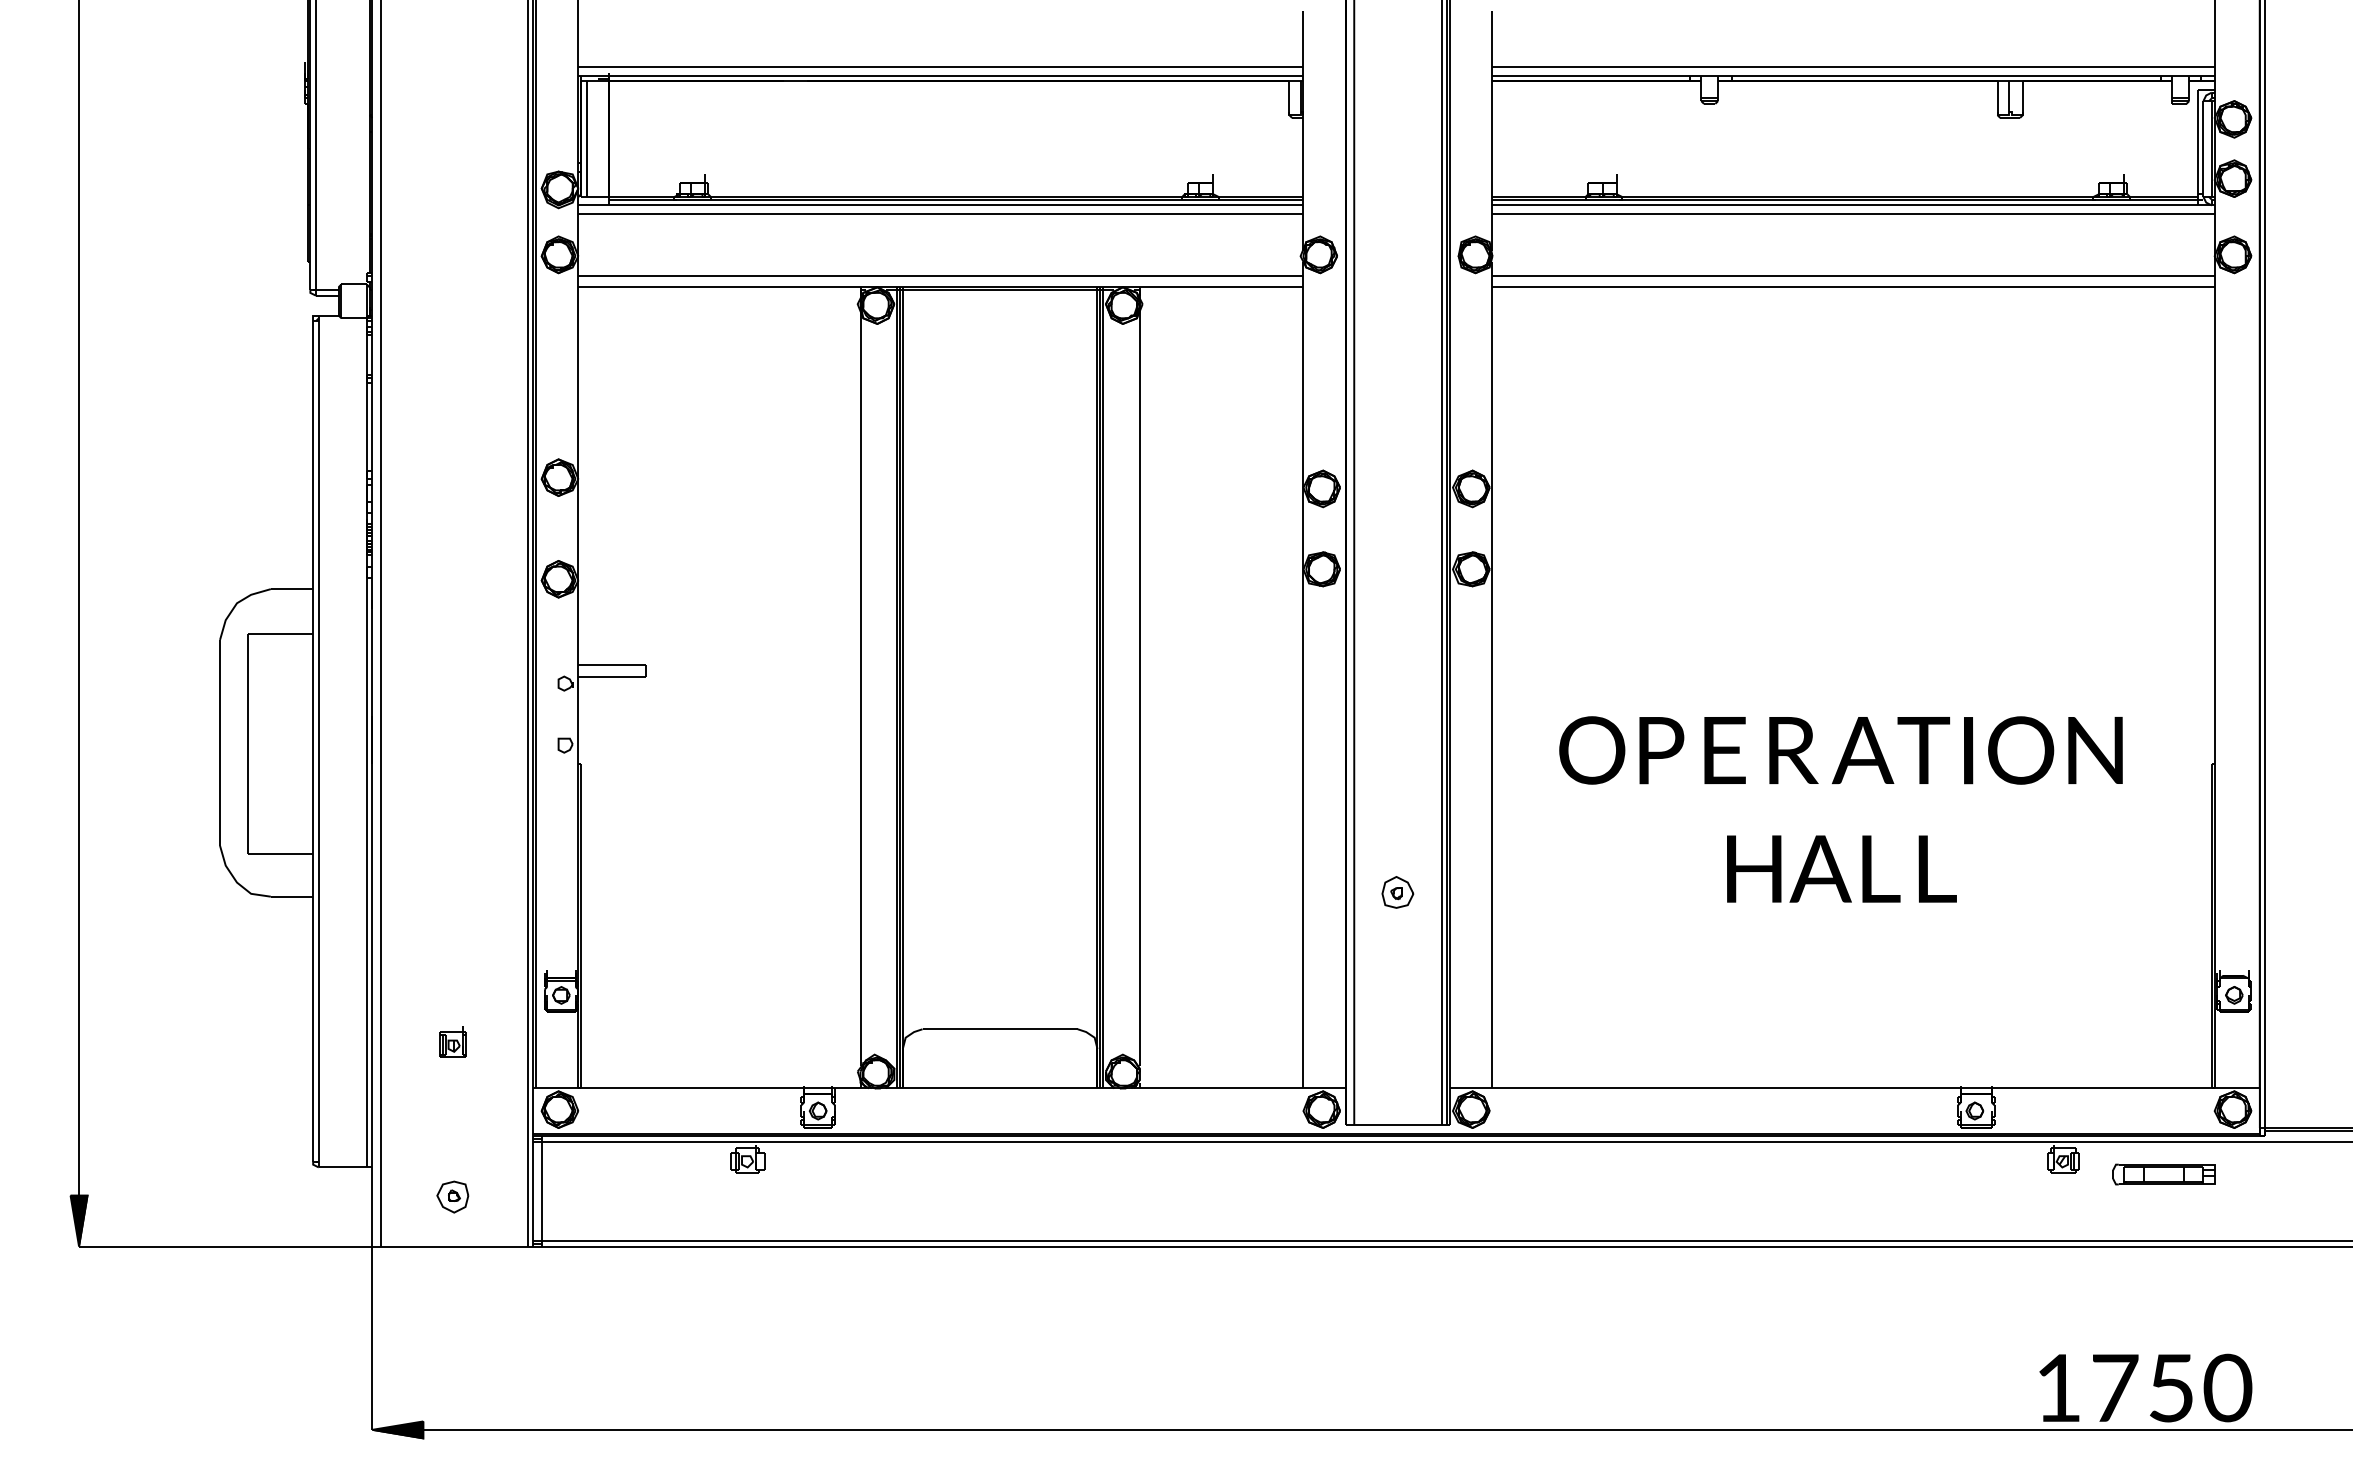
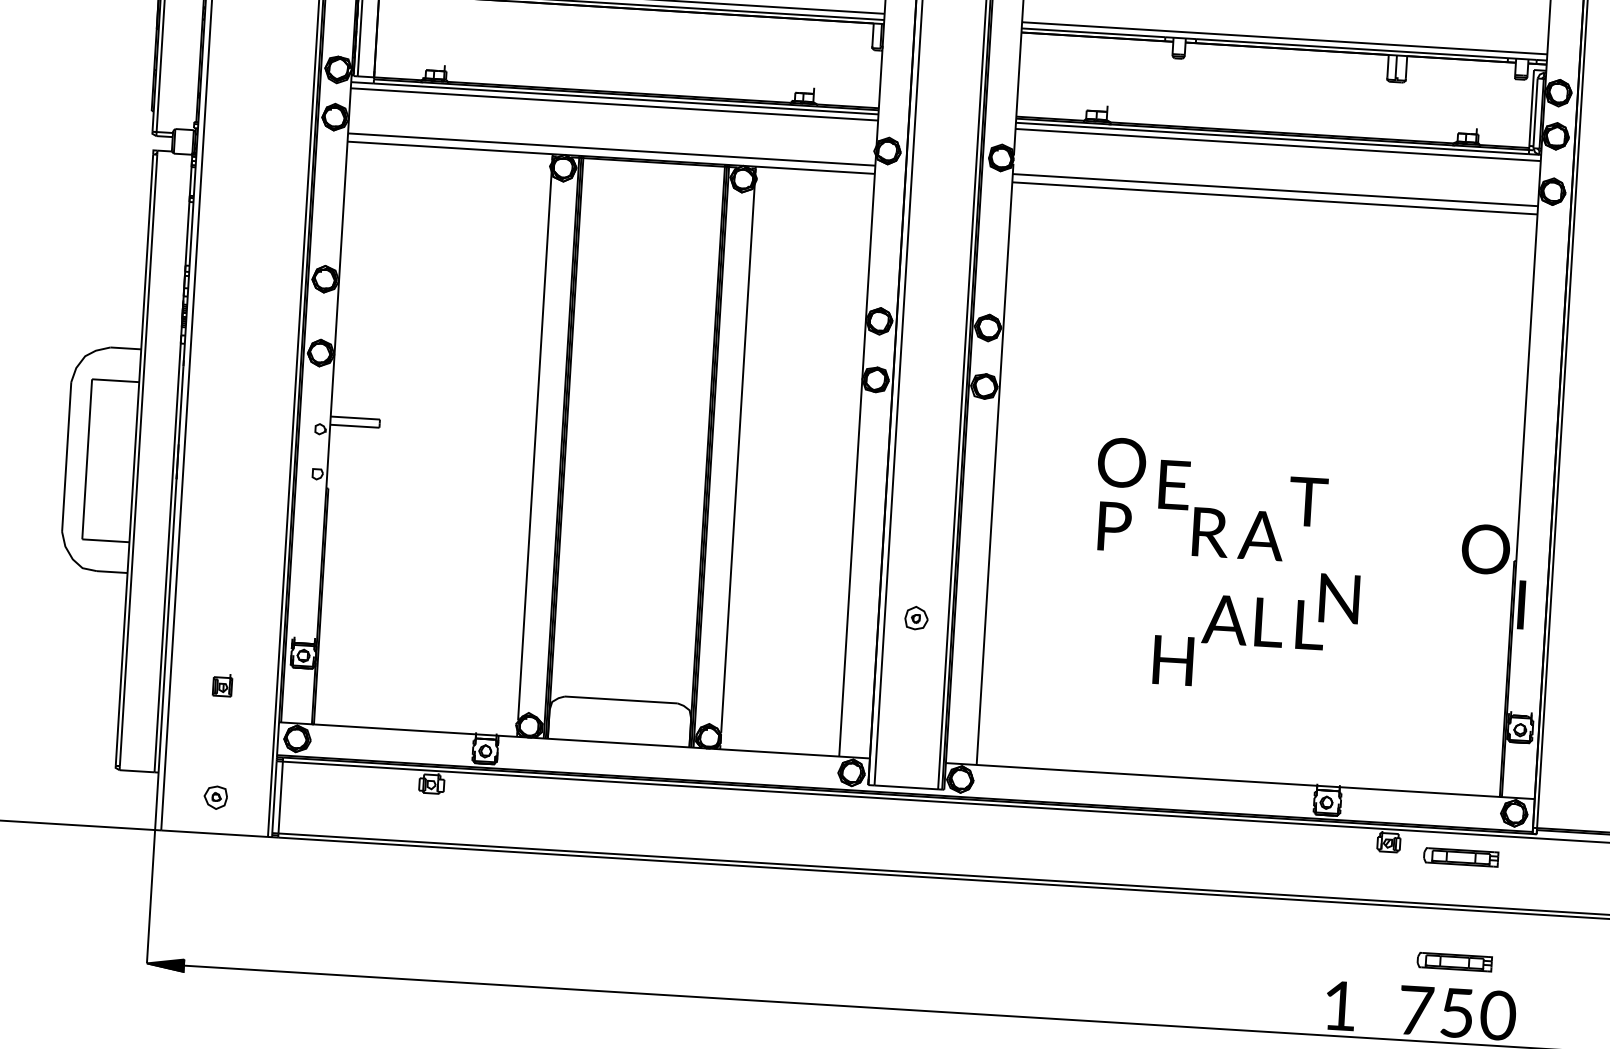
text: (1592, 750) -> (1122, 462), moved
text: (1724, 750) -> (1174, 485), moved
text: (1923, 750) -> (1308, 502), moved
text: (1968, 750) -> (1521, 604), moved
text: (2021, 750) -> (1486, 549), moved
text: (2095, 750) -> (1339, 598), moved
text: (1754, 868) -> (1173, 660), moved
part: (2163, 1318) -> (1454, 962), added
text: (2059, 1387) -> (1340, 1005), moved

